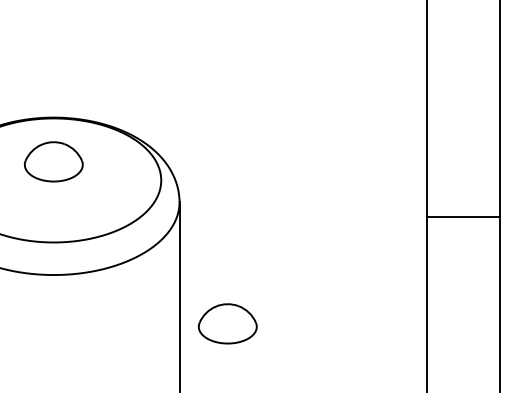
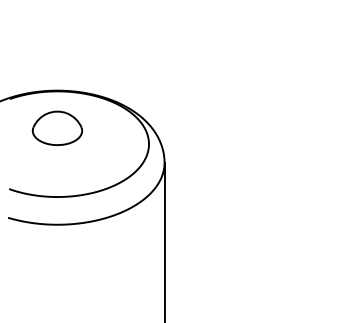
part: (227, 323) -> (205, 266), removed

